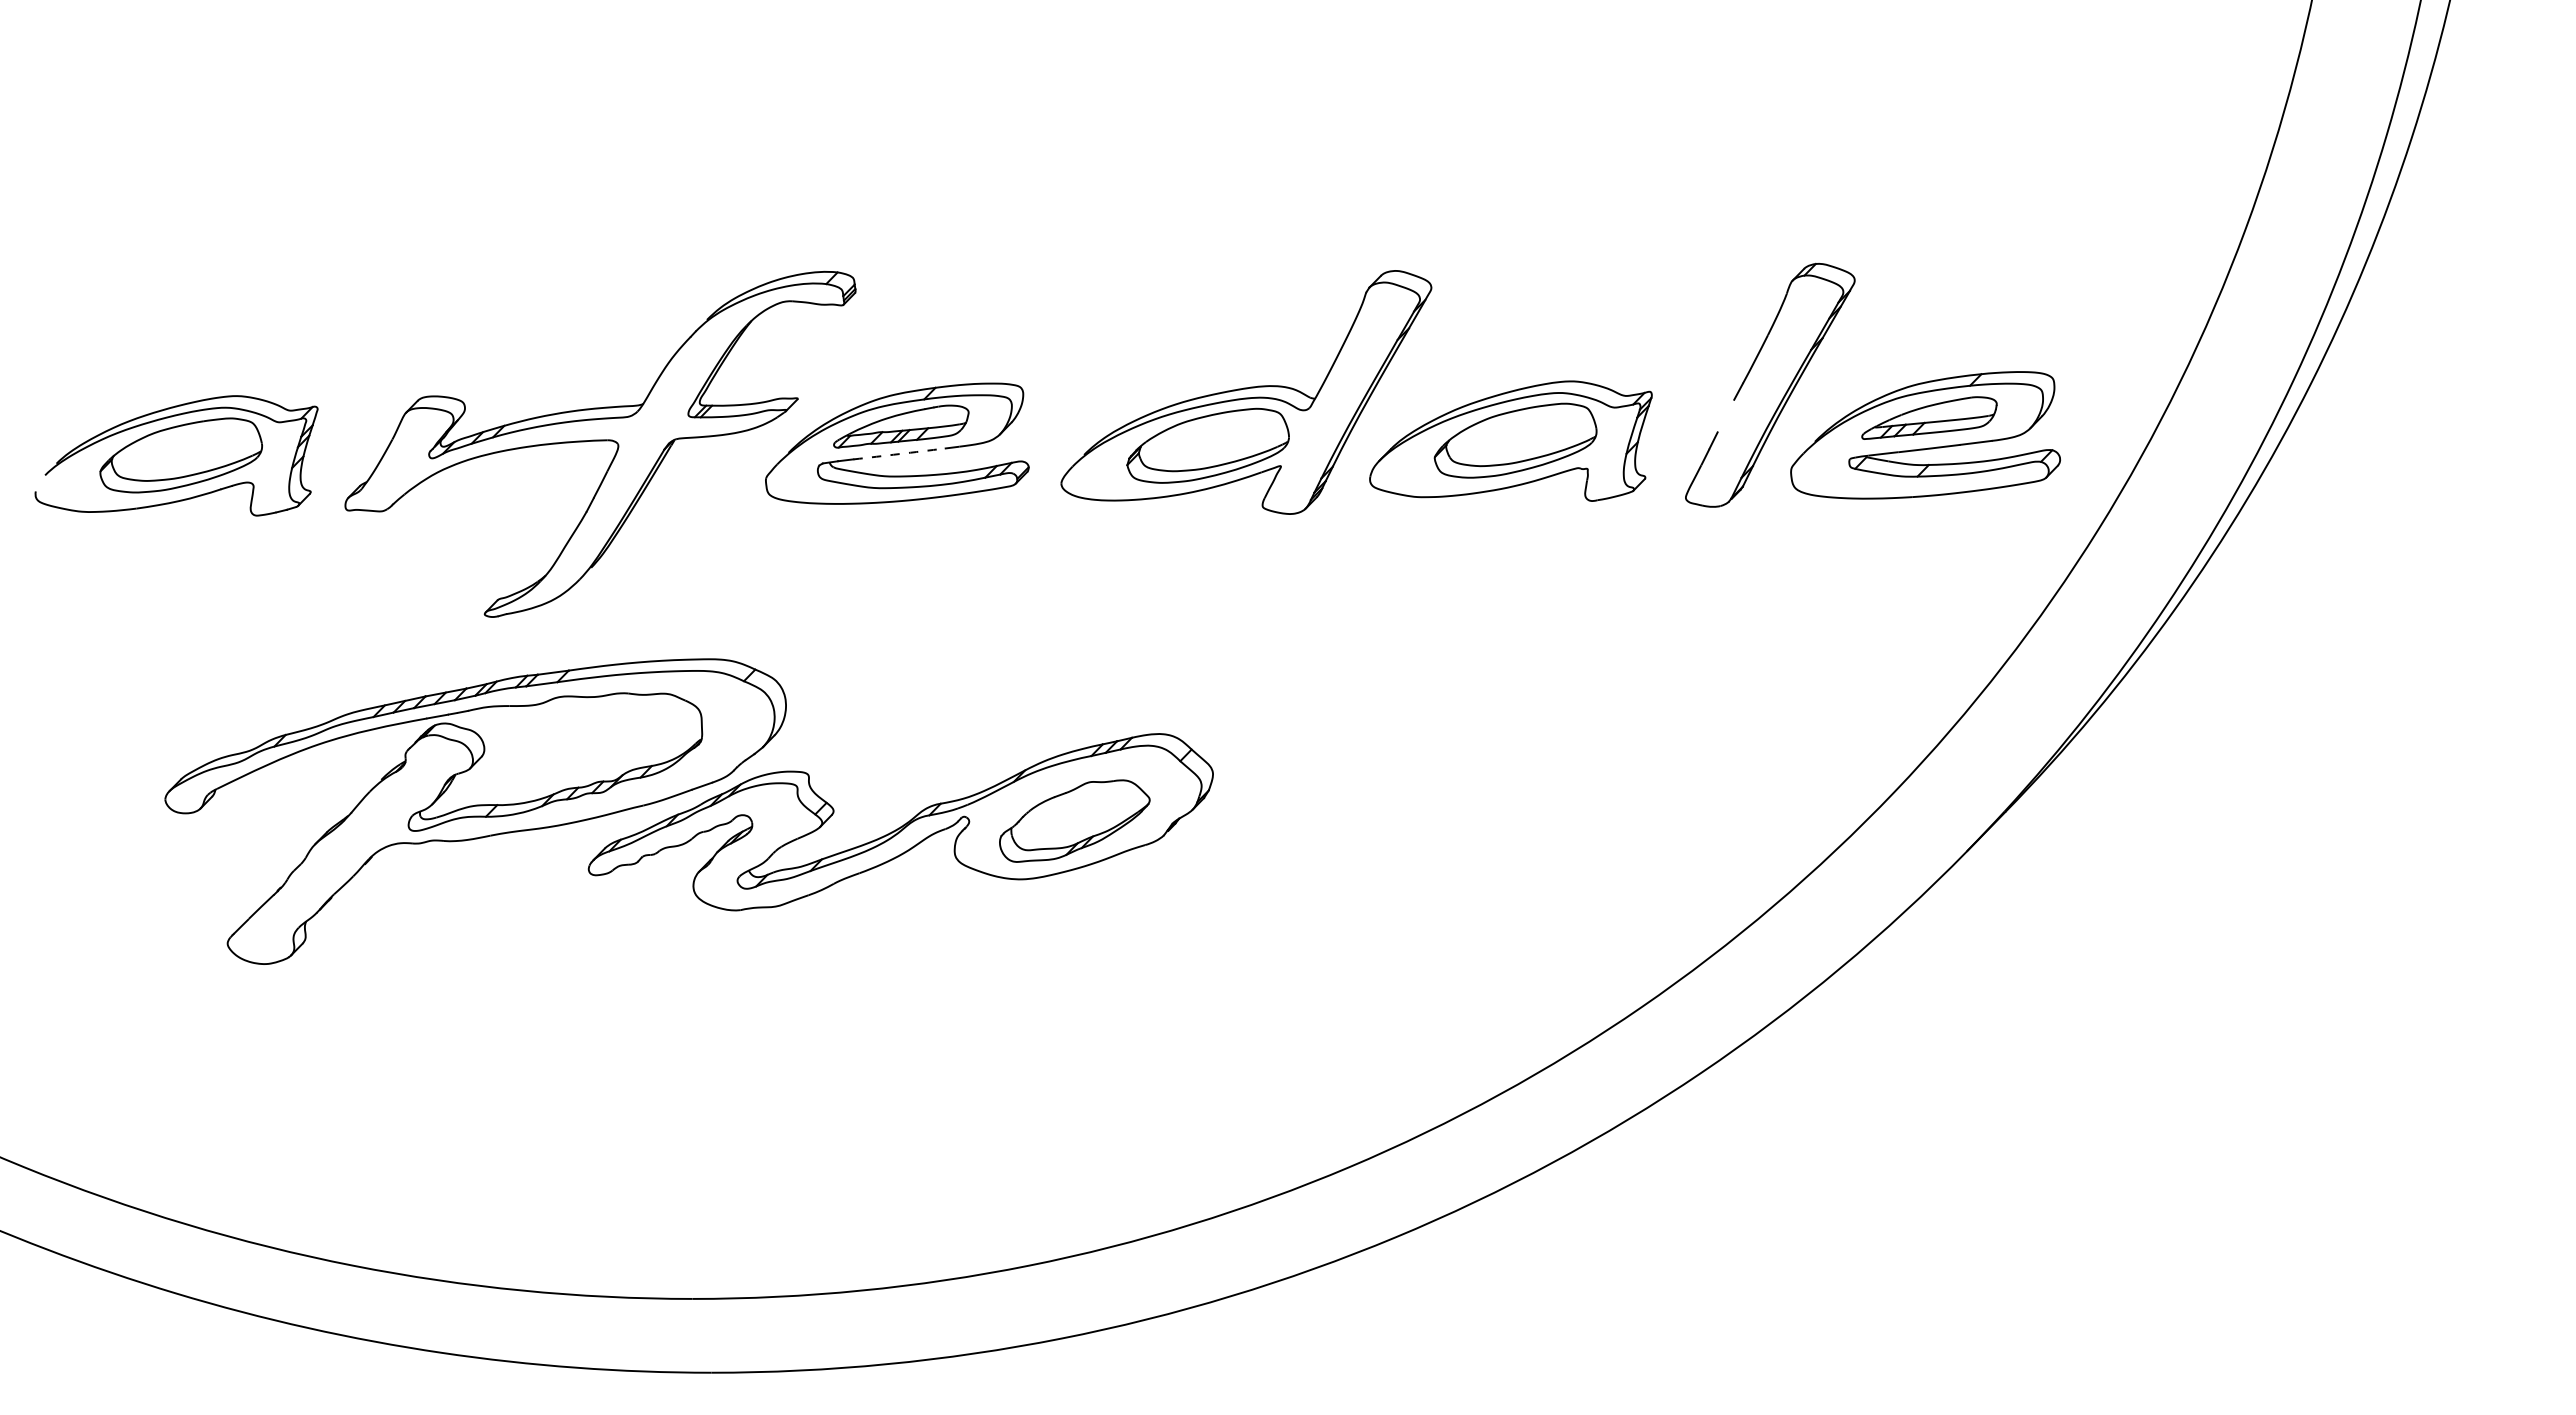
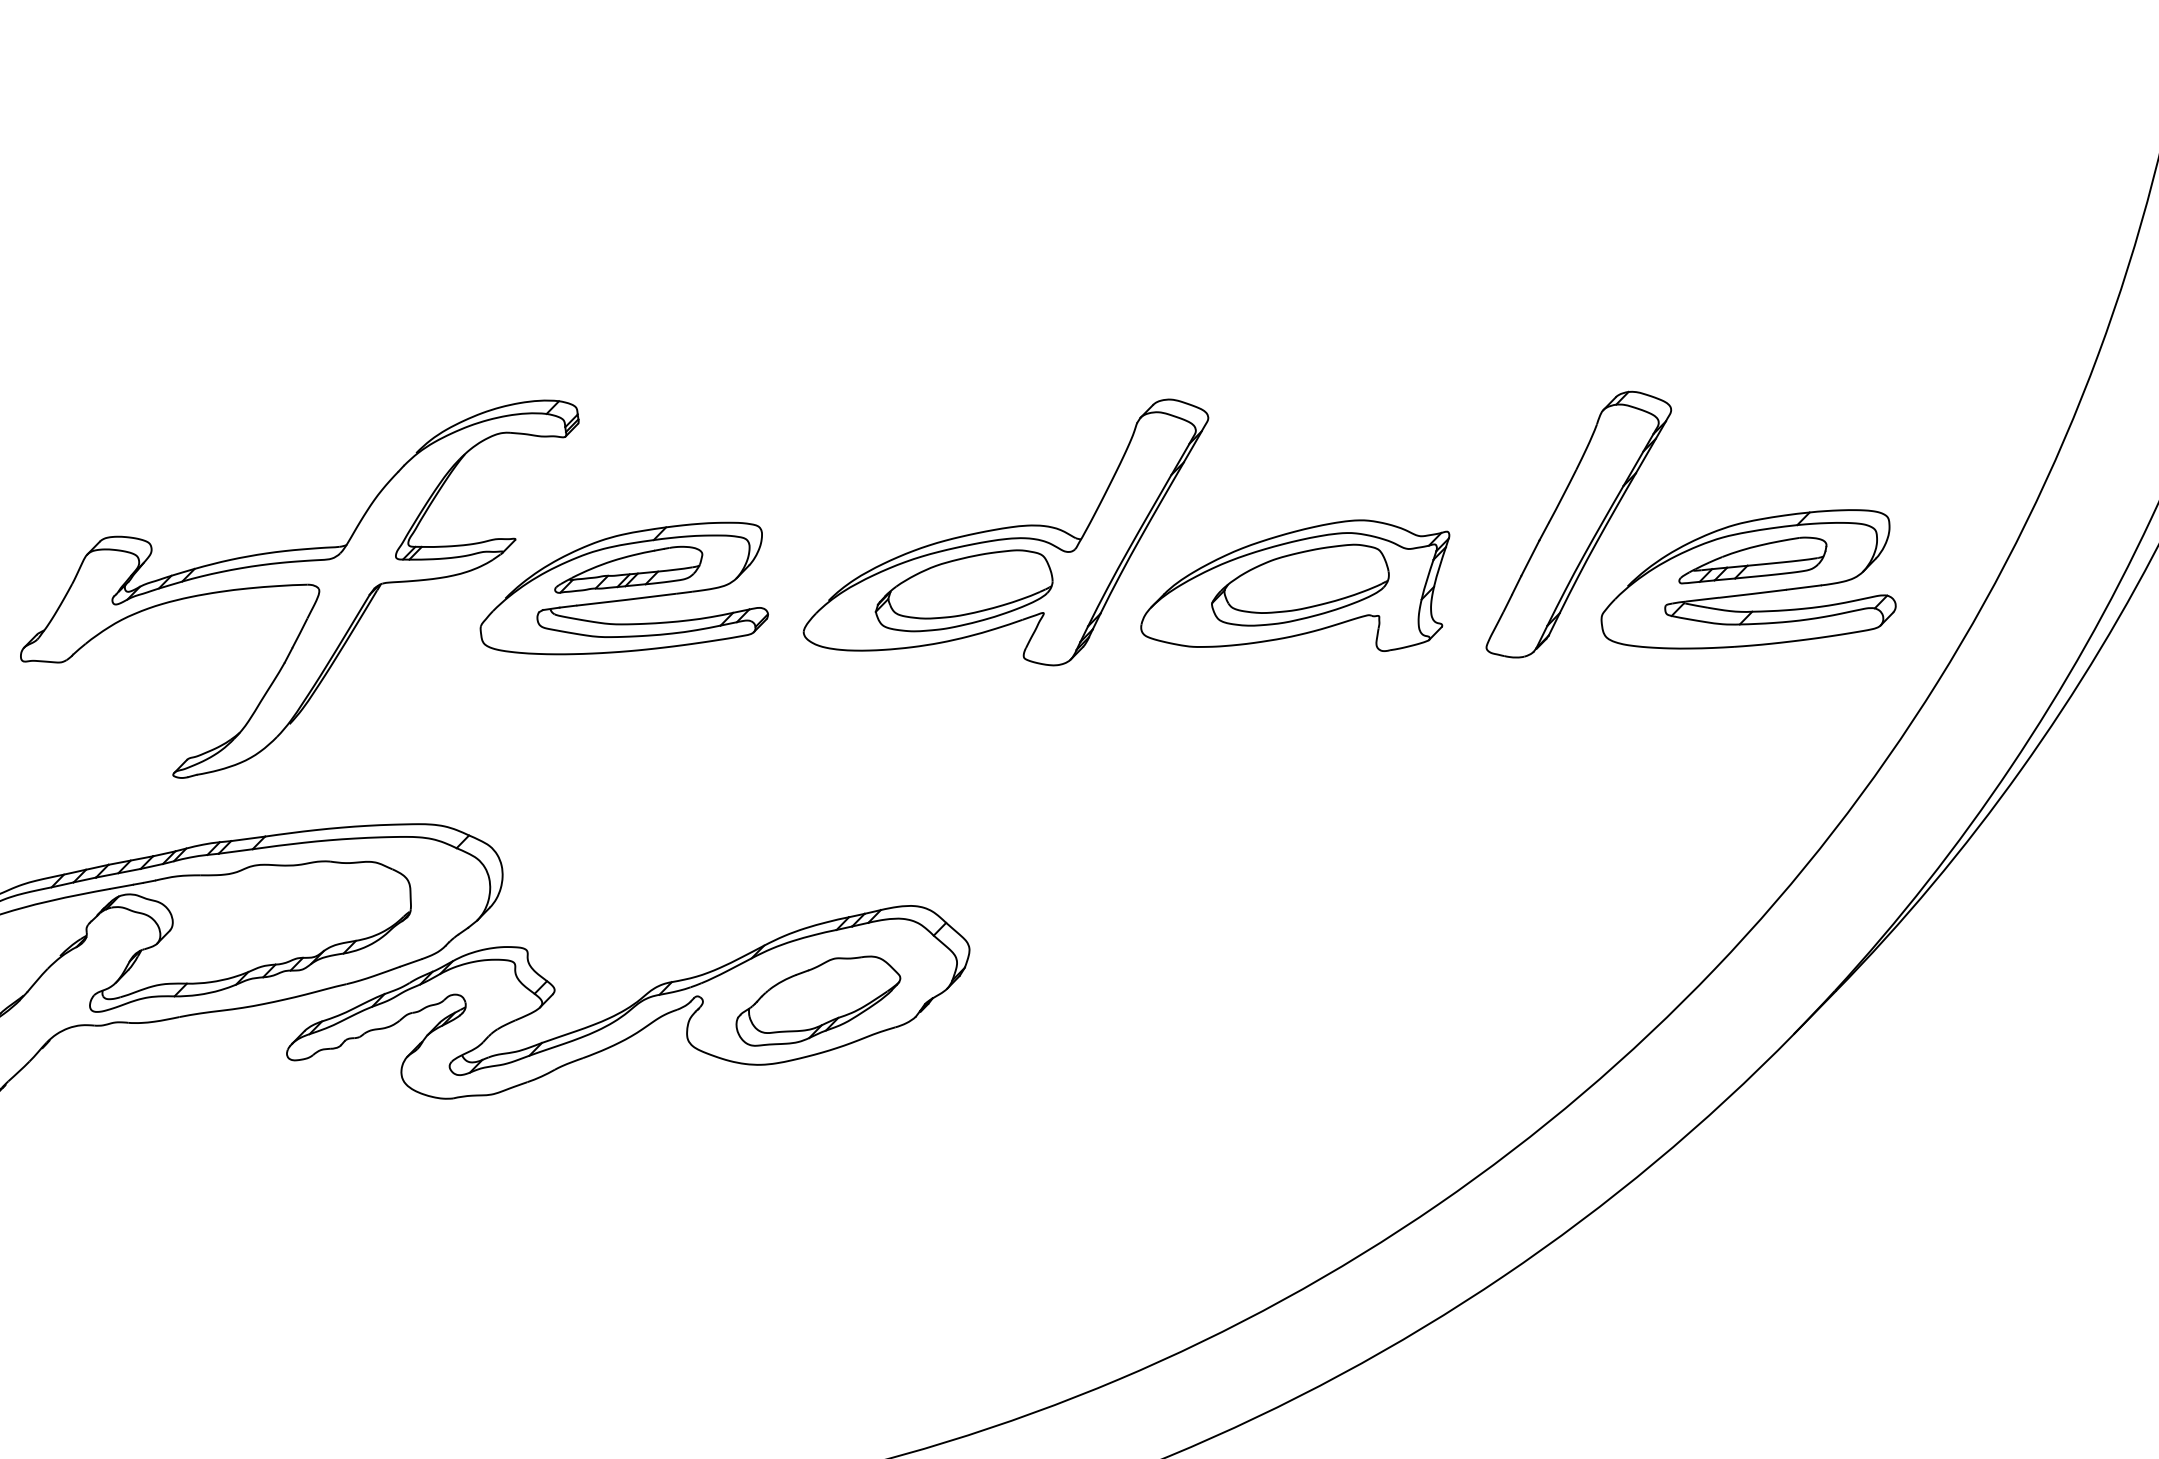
line: (1725, 415) -> (1529, 557), added
arc: (899, 454) -> (626, 600), dashed -> solid

